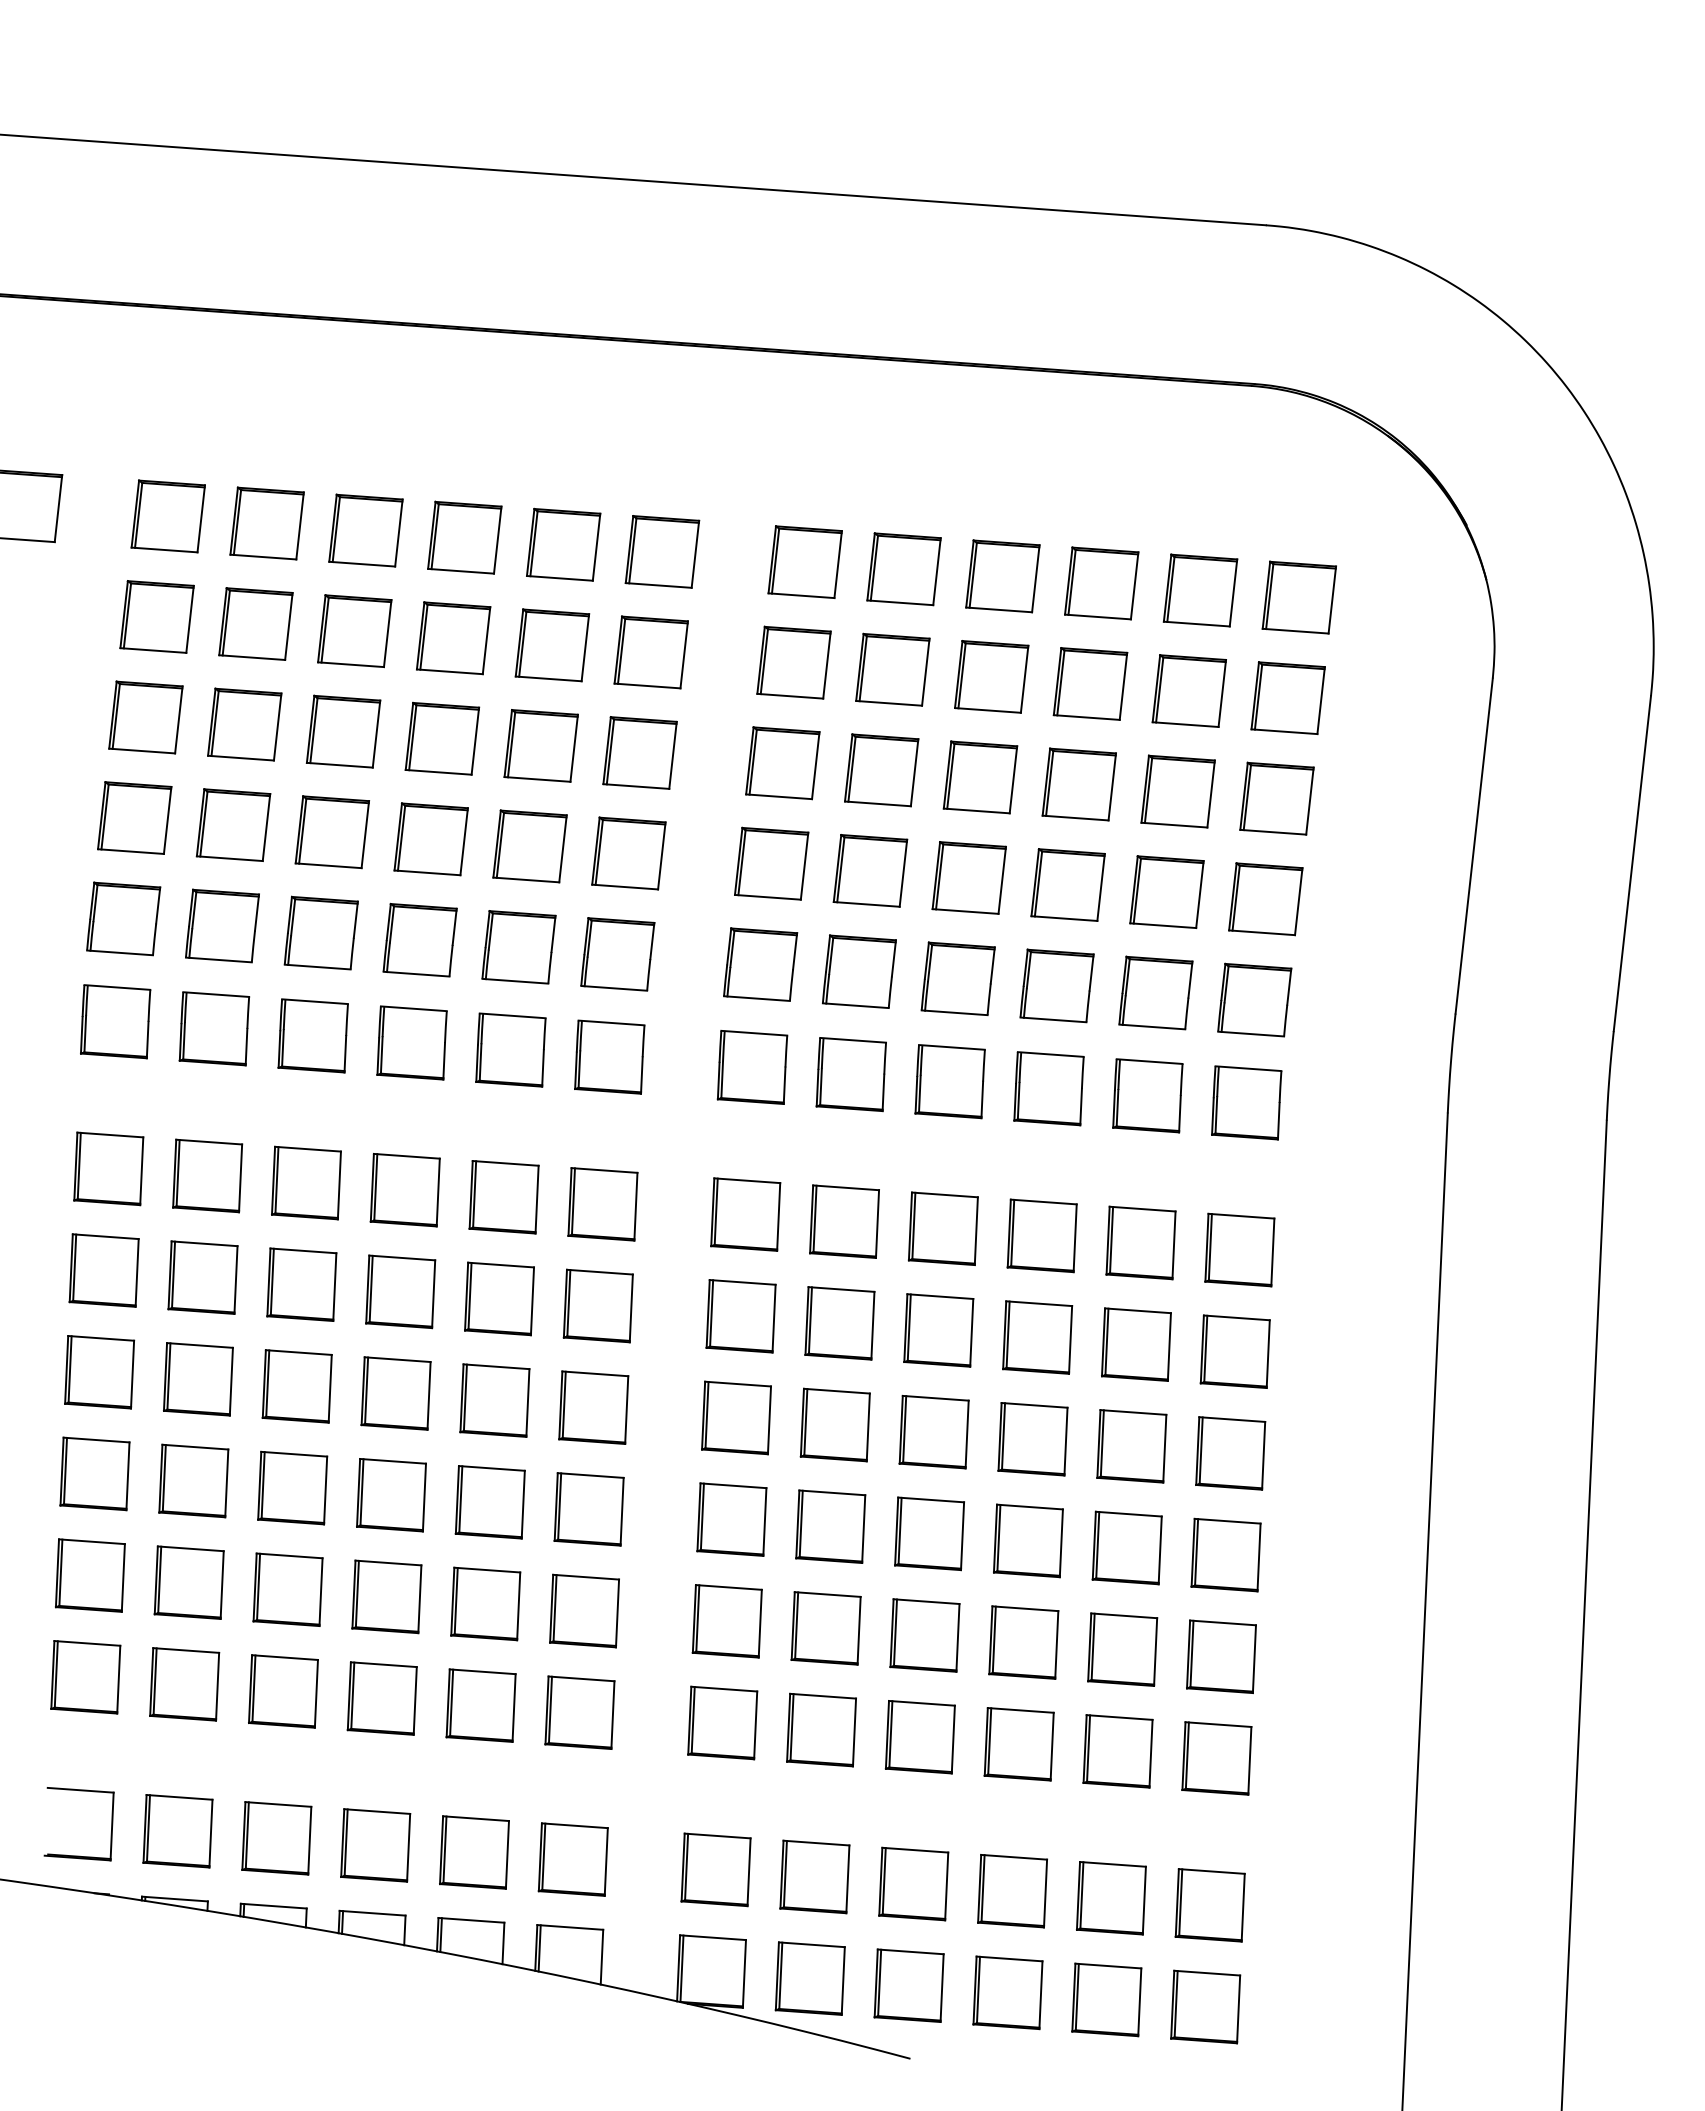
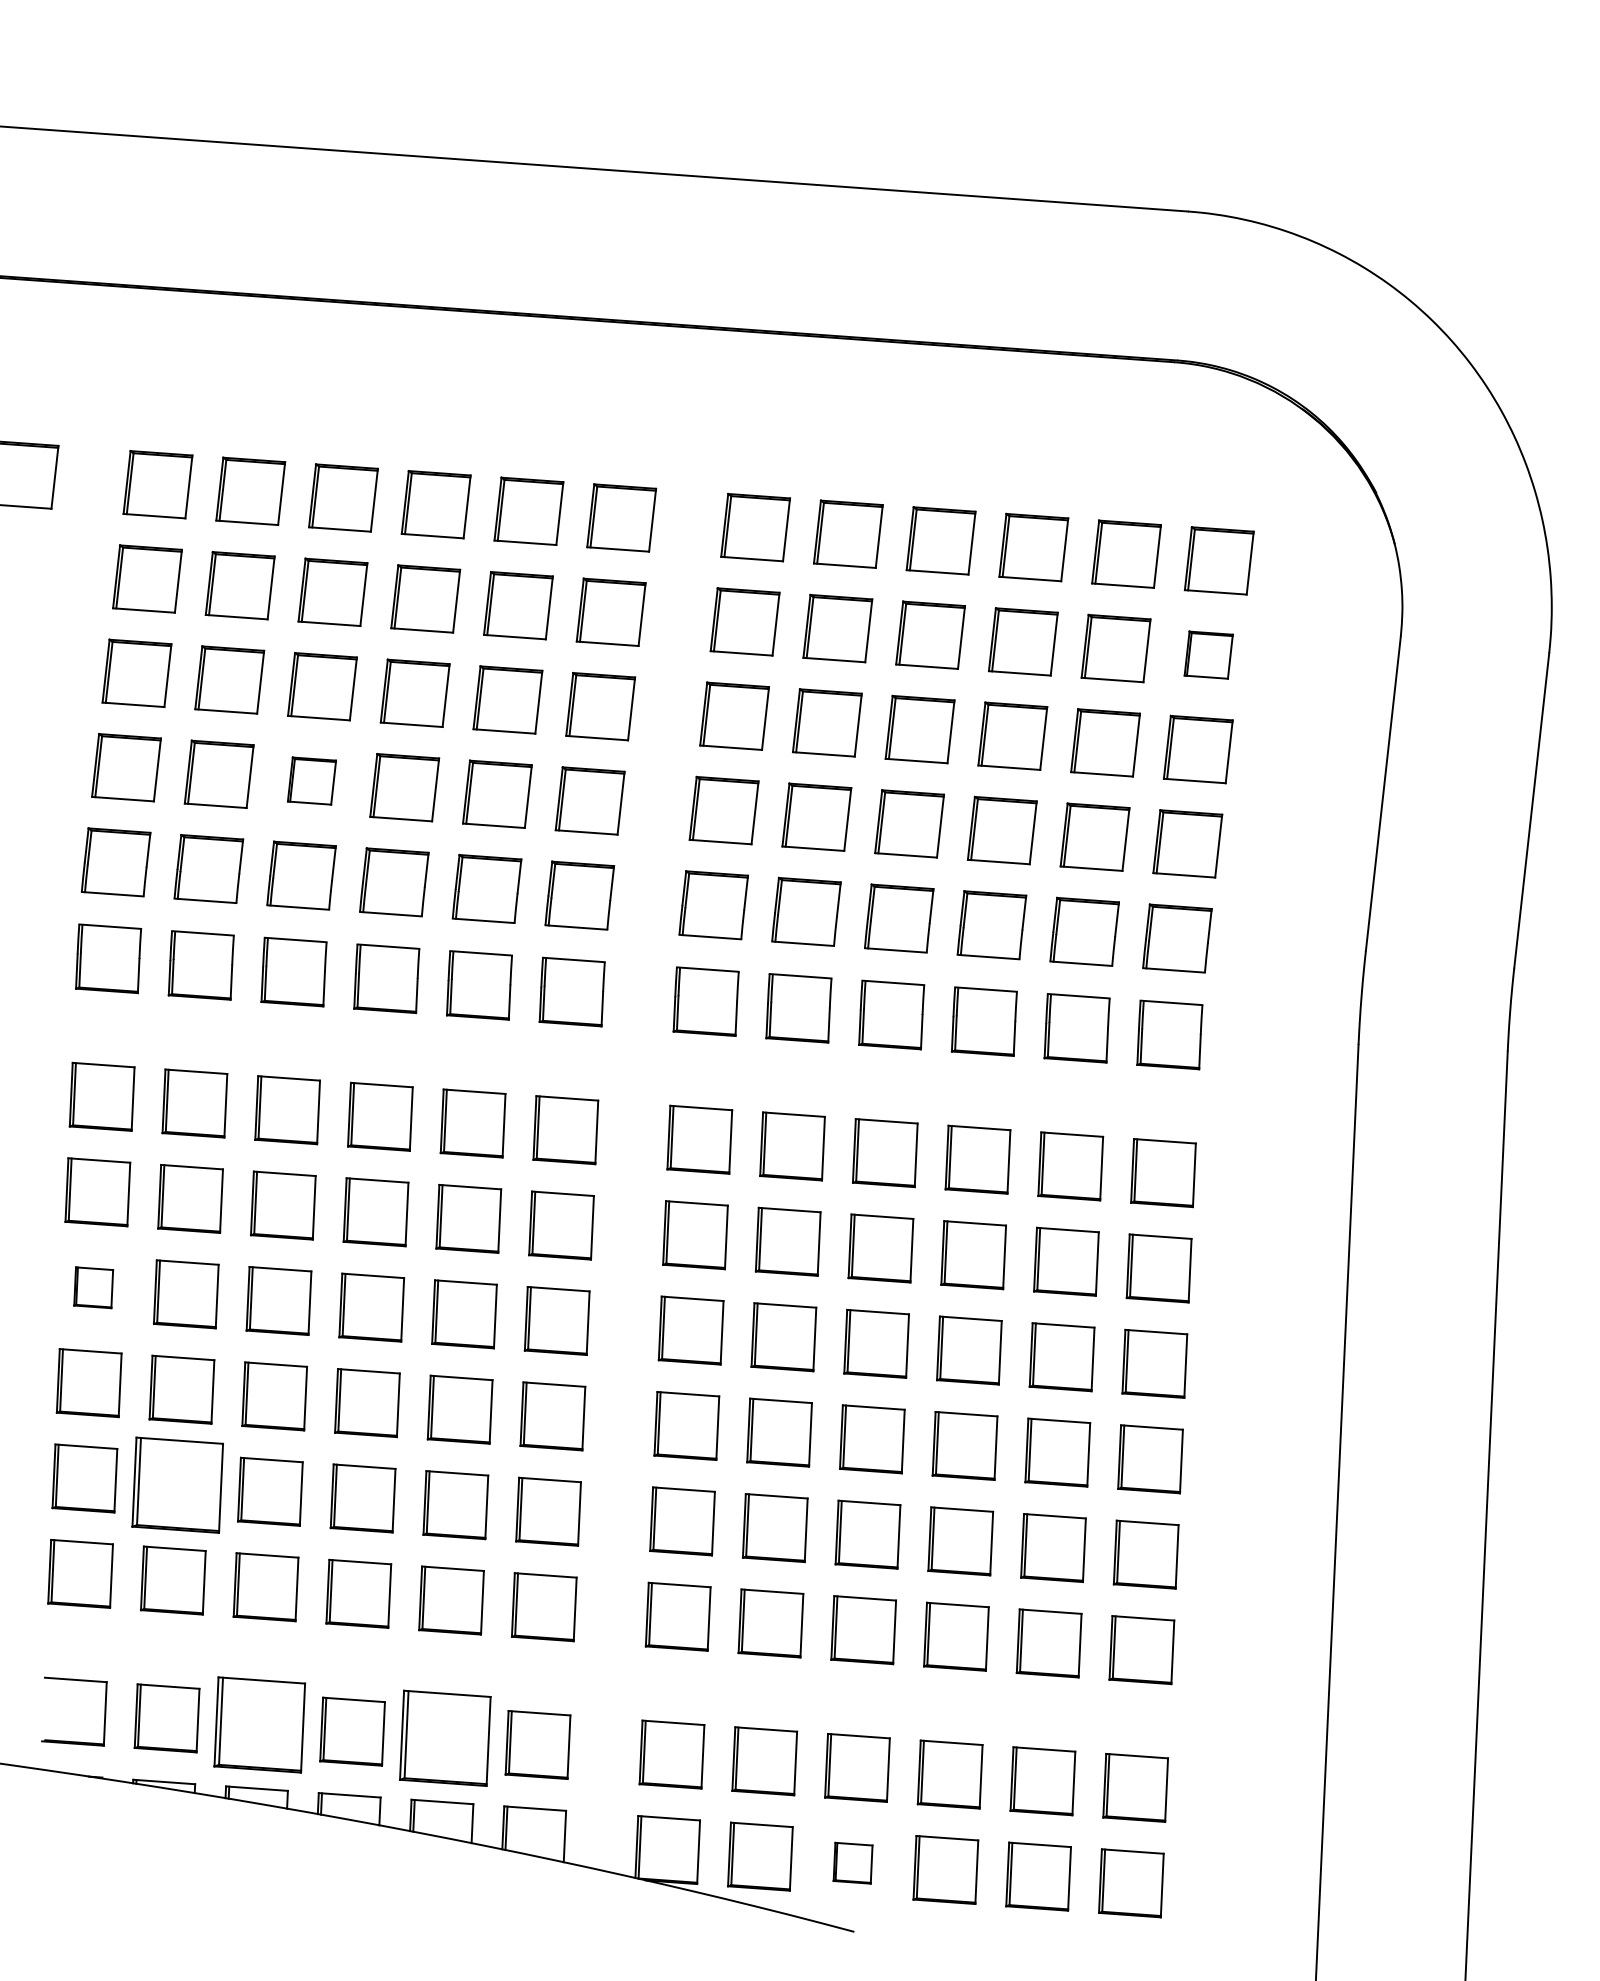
part: (1287, 697) -> (1208, 654), size x0.7
part: (332, 832) -> (312, 781), size x0.7
part: (99, 1372) -> (93, 1287), size x0.6
part: (188, 1582) -> (176, 1484), size x1.4
part: (276, 1838) -> (259, 1725), size x1.4
part: (474, 1852) -> (445, 1738), size x1.4
part: (908, 1985) -> (852, 1863), size x0.6

